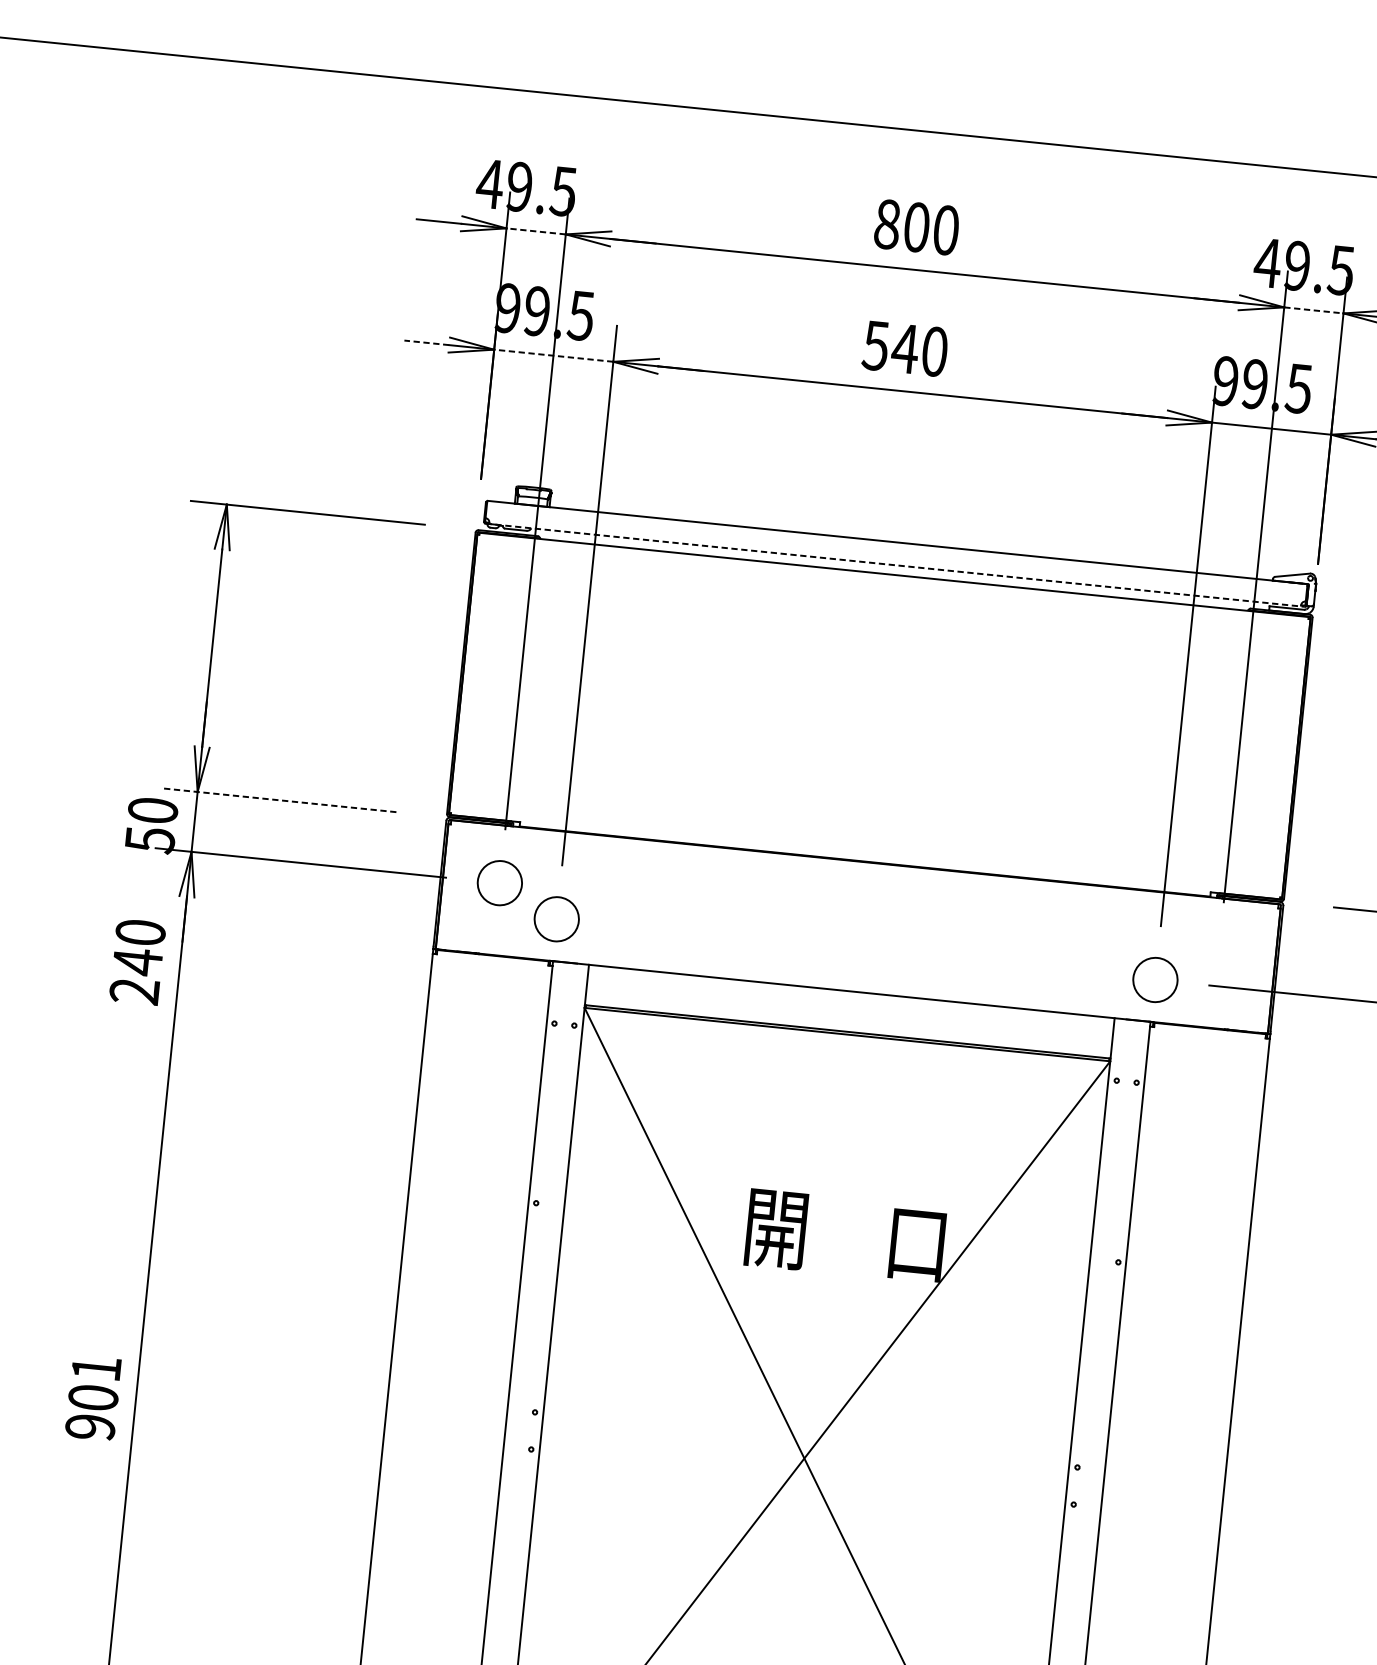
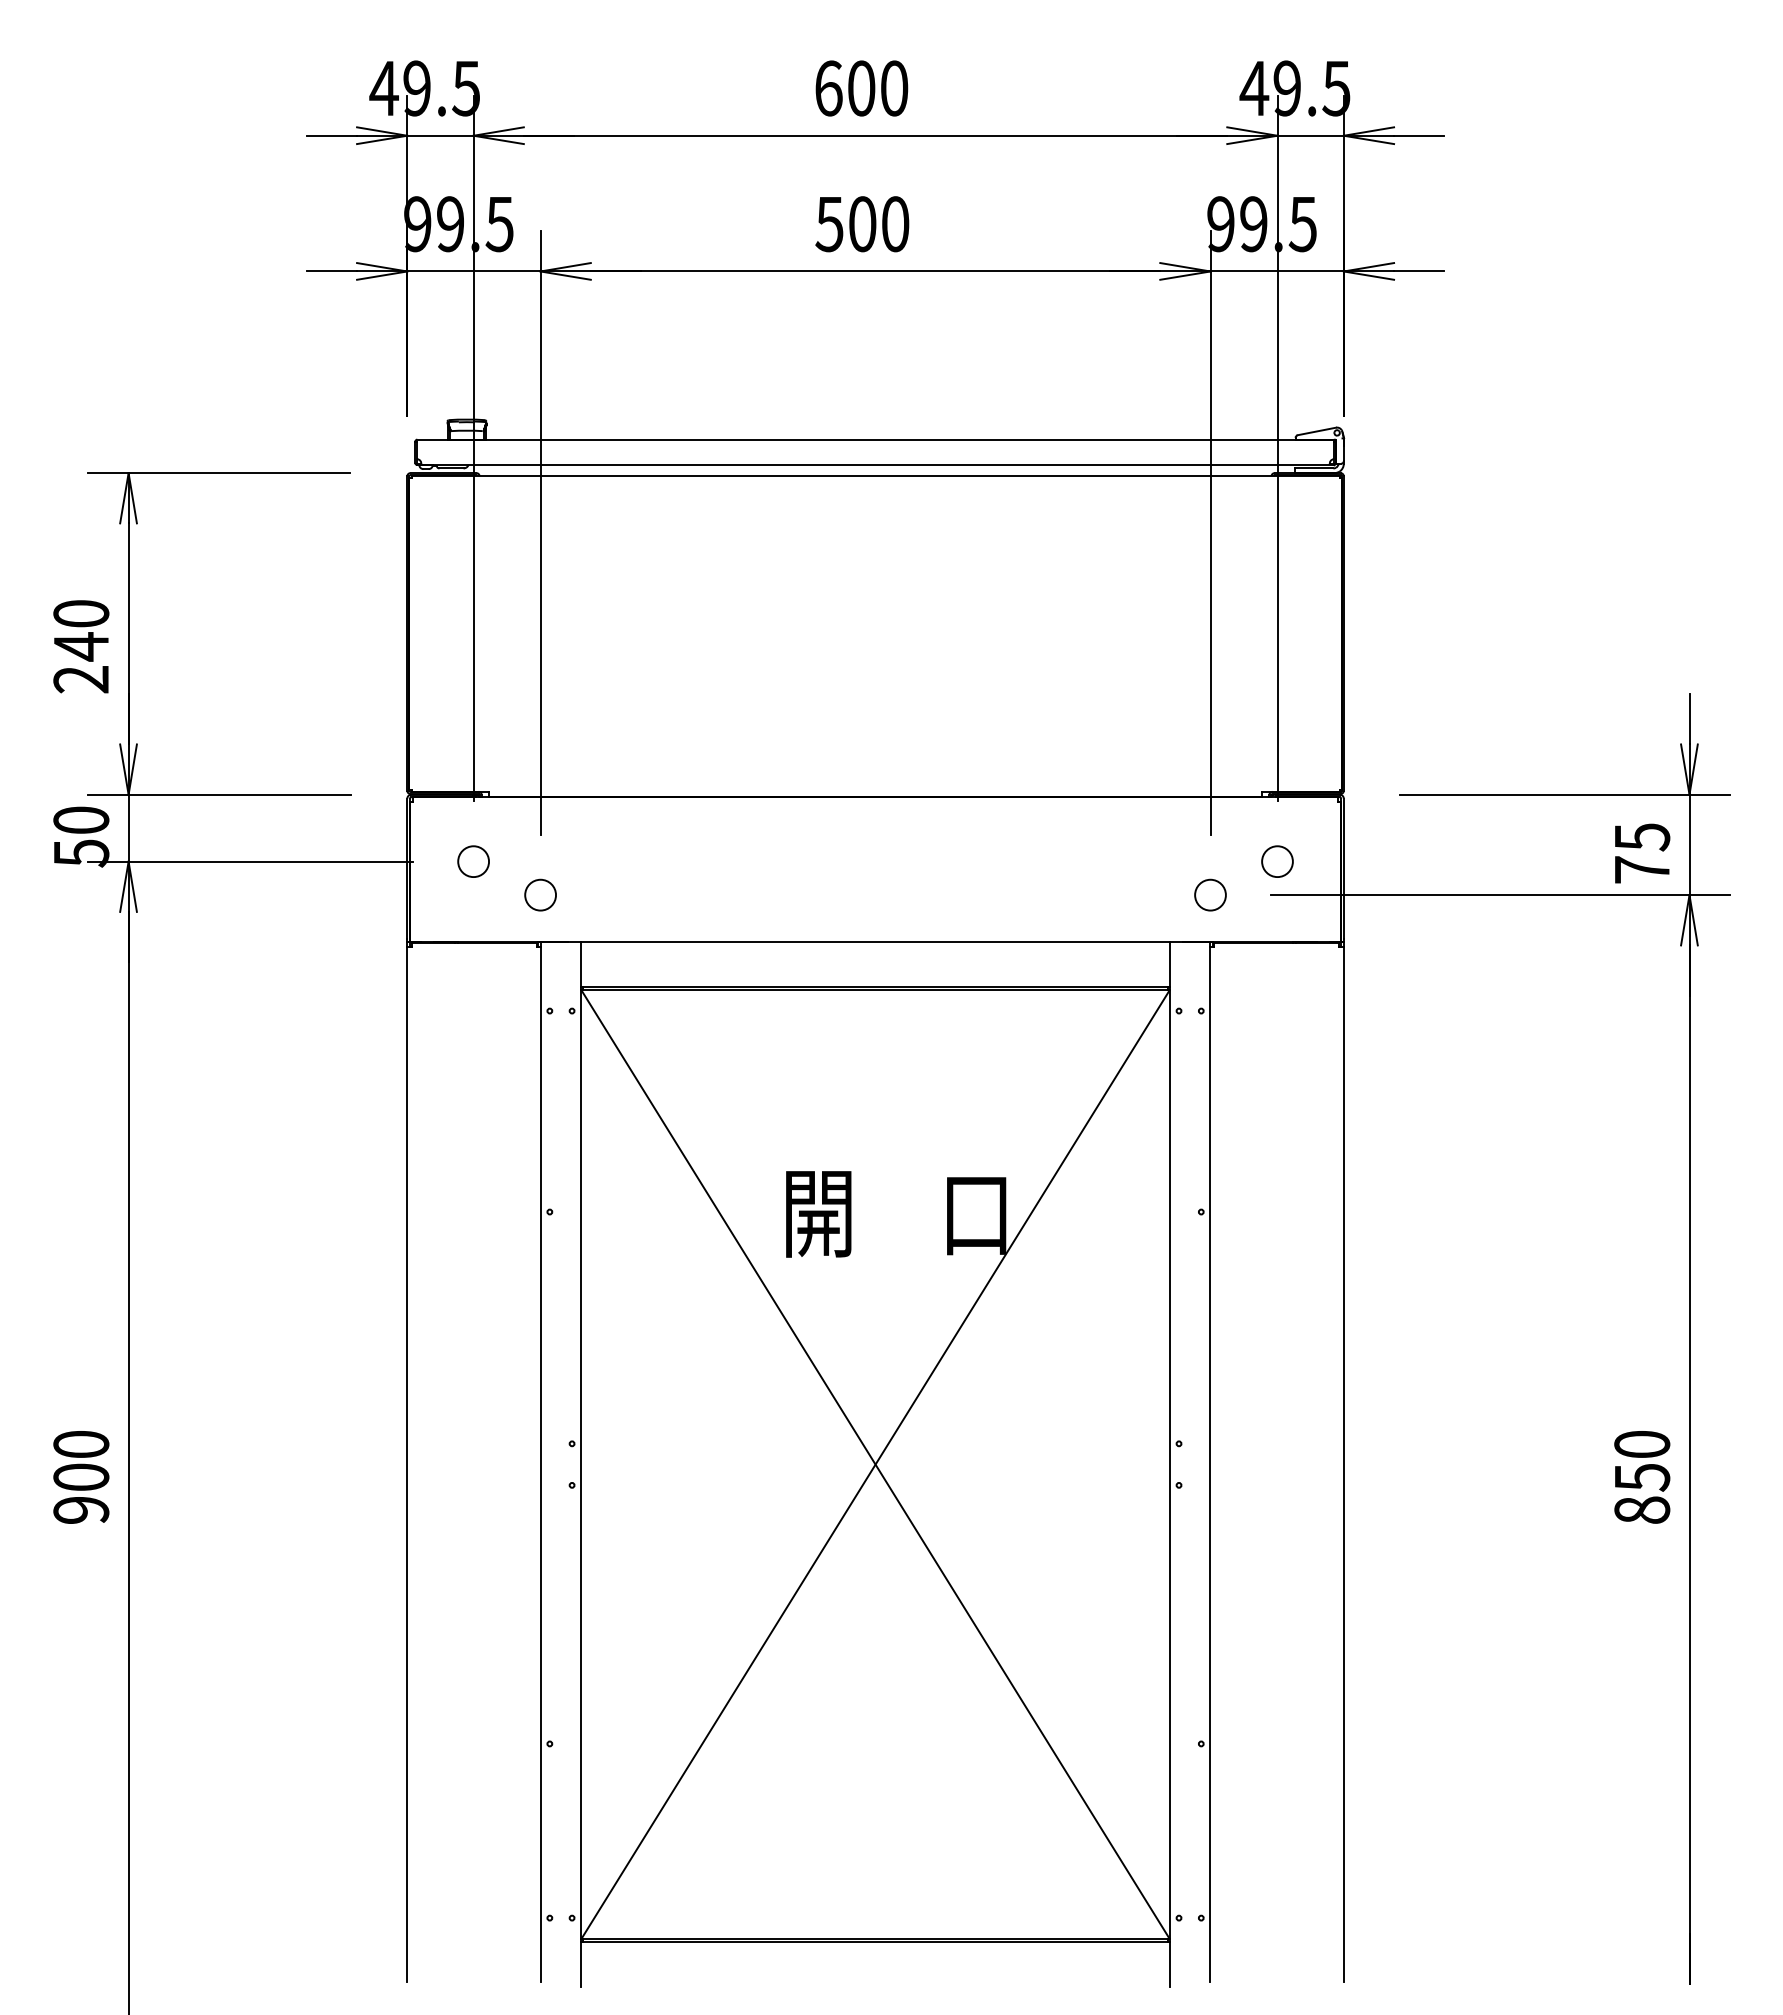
text: (887, 224) -> (828, 88), 800 -> 600
line: (535, 231) -> (439, 135), dashed -> solid
line: (1314, 310) -> (1311, 135), dashed -> solid
line: (426, 342) -> (331, 271), dashed -> solid
text: (905, 349) -> (862, 224), 540 -> 500
line: (553, 355) -> (473, 271), dashed -> solid
line: (895, 565) -> (876, 465), dashed -> solid
line: (278, 800) -> (219, 794), dashed -> solid
circle: (499, 883) -> (473, 861), size x0.62
circle: (556, 918) -> (540, 894), size x0.62
circle: (1218, 955) -> (1277, 861), added
text: (137, 961) -> (81, 646), moved
circle: (1155, 979) -> (1210, 894), size x0.62
text: (96, 1368) -> (81, 1444), 901 -> 900

